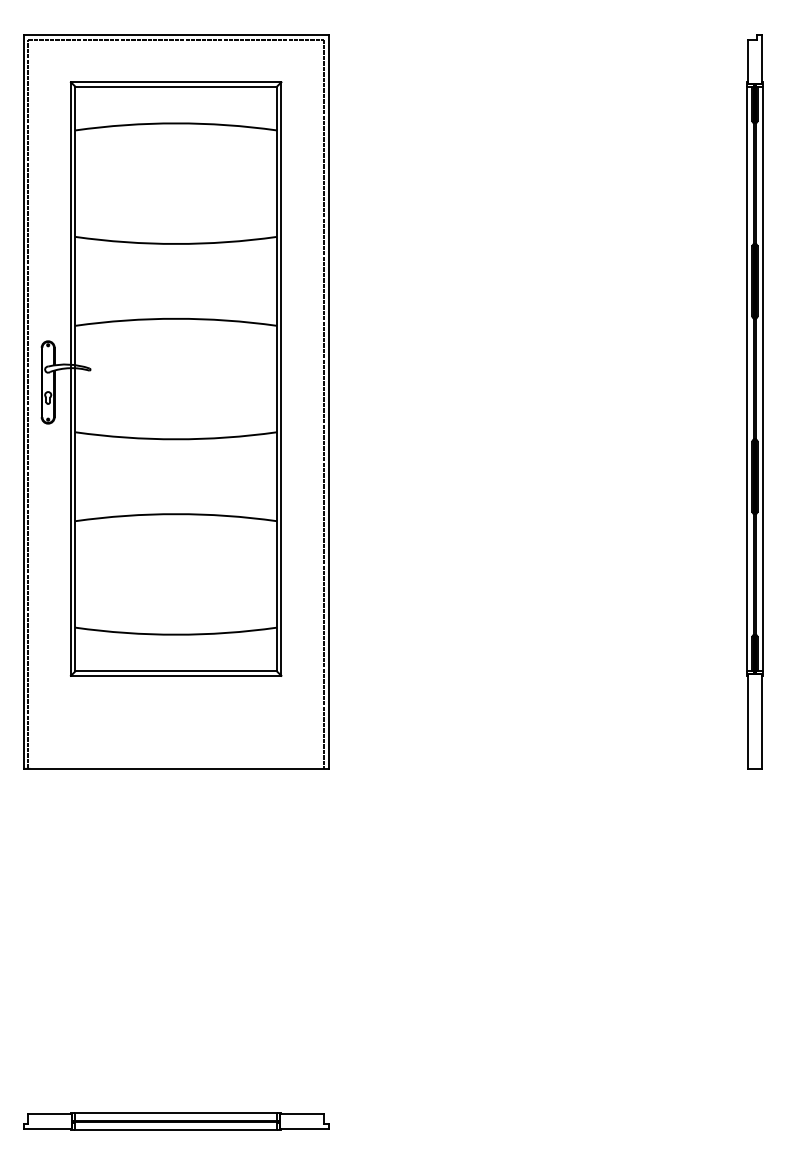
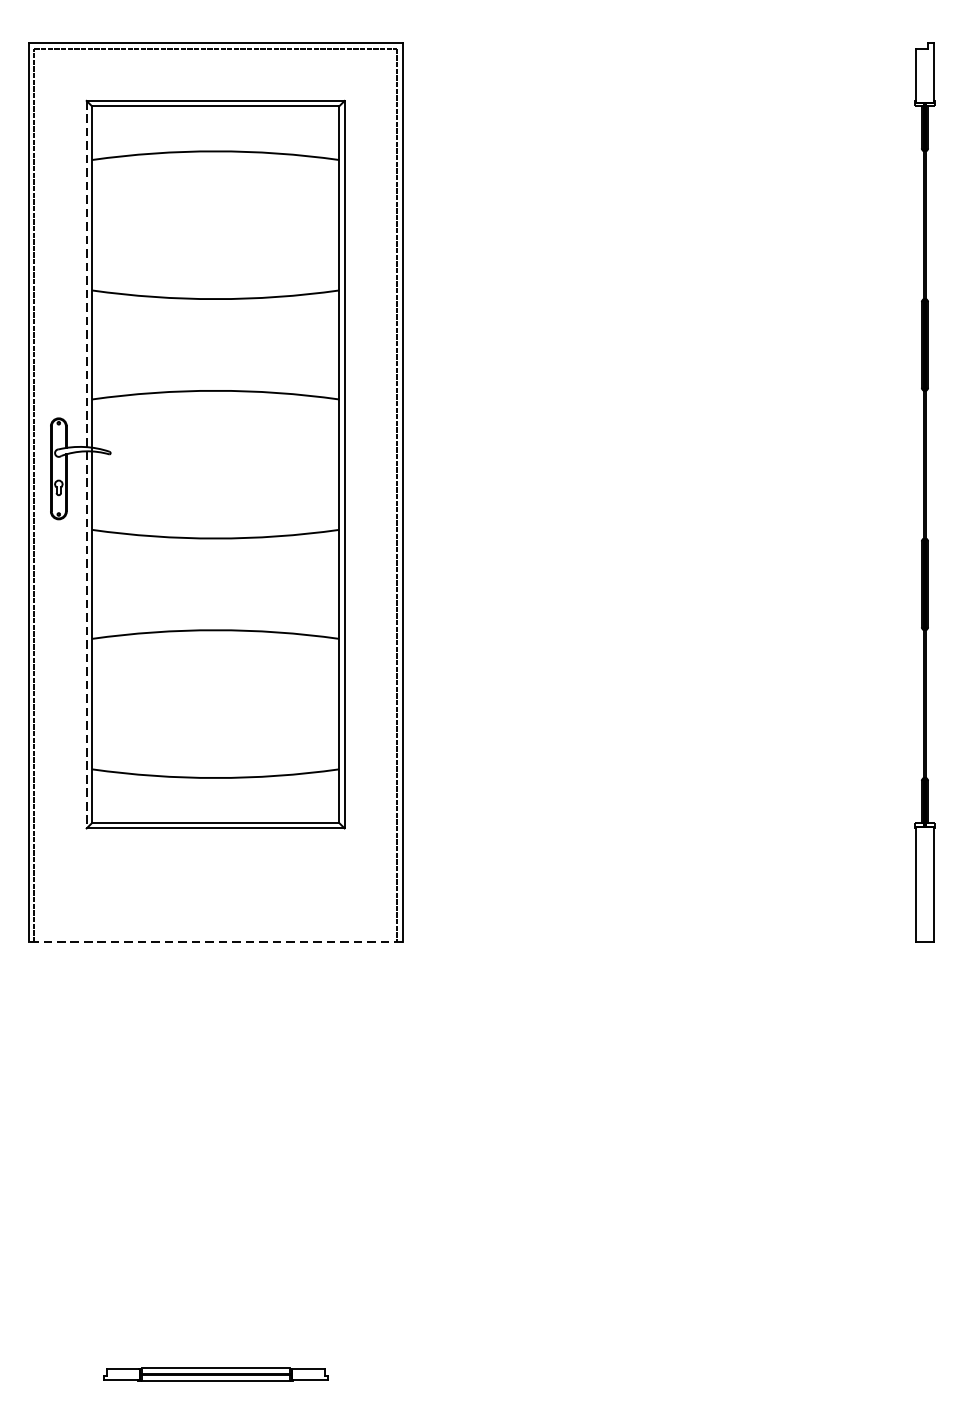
line: (746, 378) -> (914, 463), removed
line: (763, 378) -> (935, 463), removed
line: (70, 379) -> (86, 465), solid -> dashed
line: (176, 768) -> (216, 941), solid -> dashed
part: (176, 1121) -> (216, 1374), size x0.6

